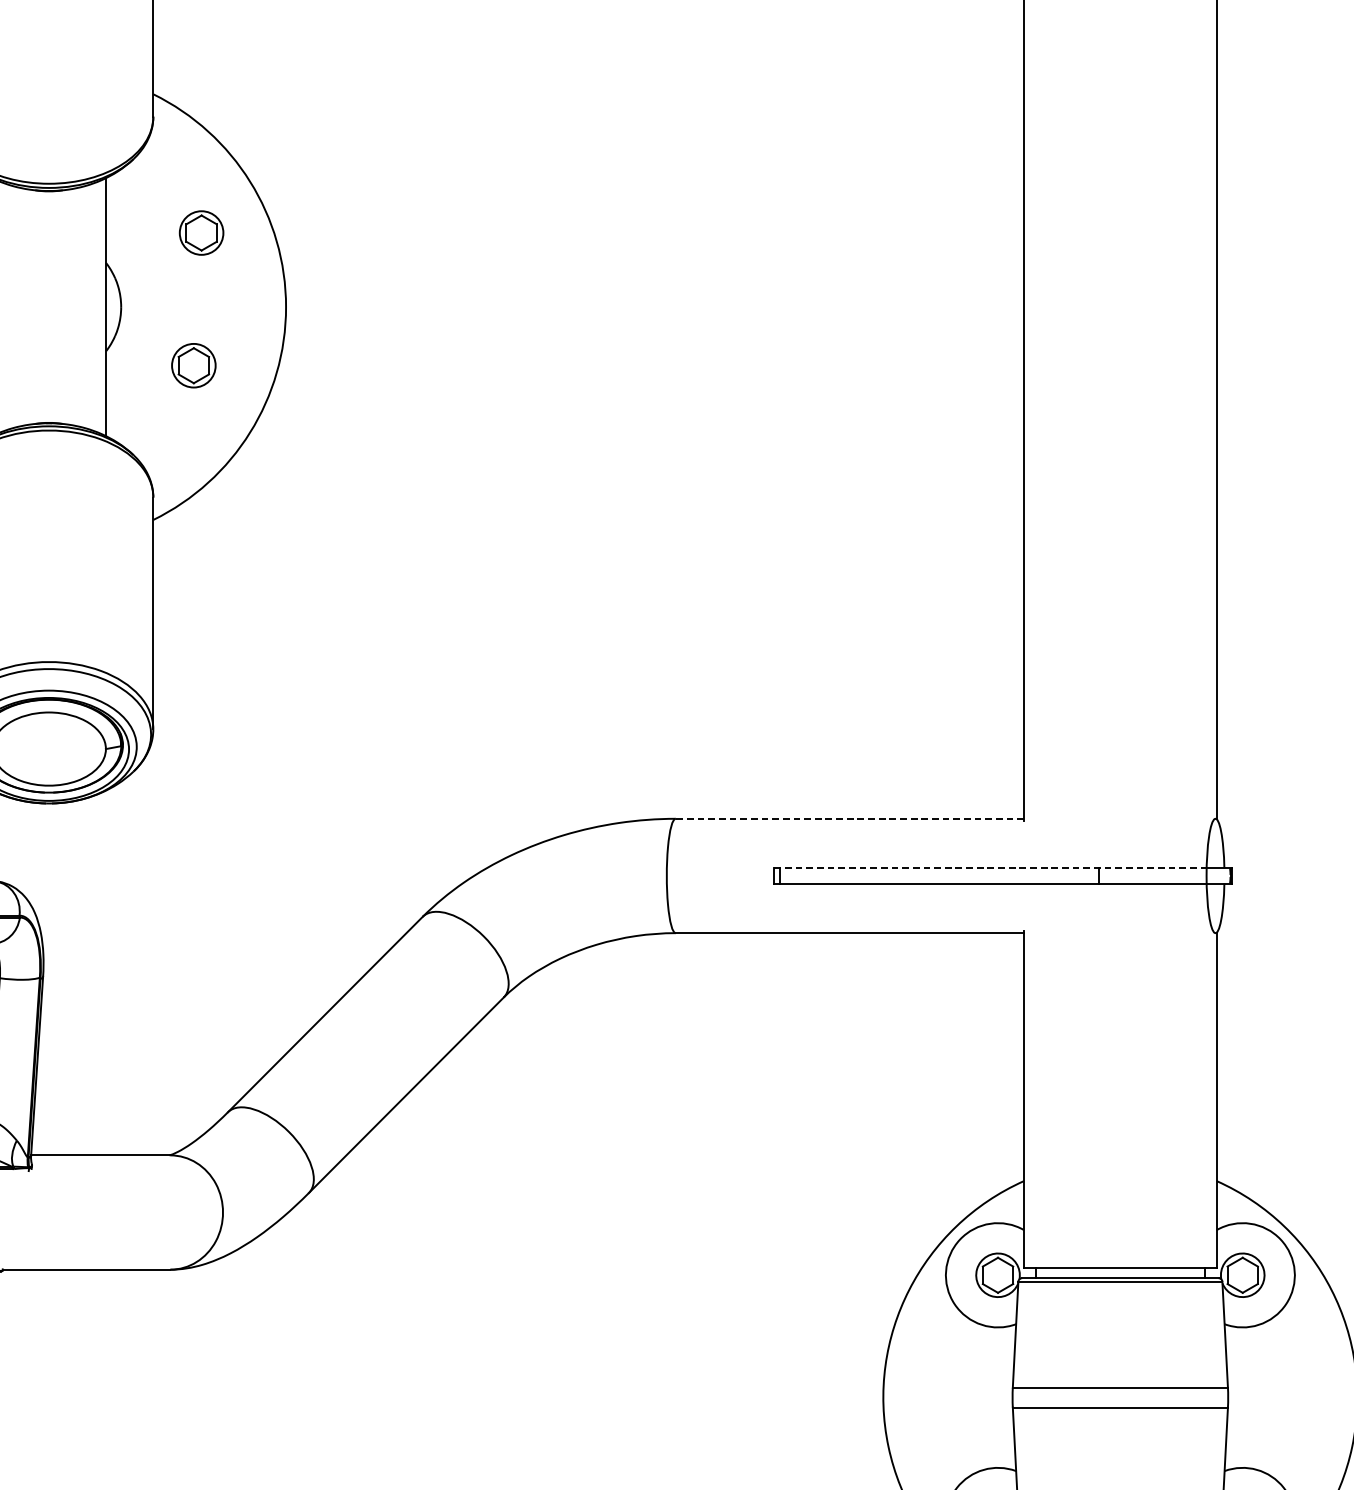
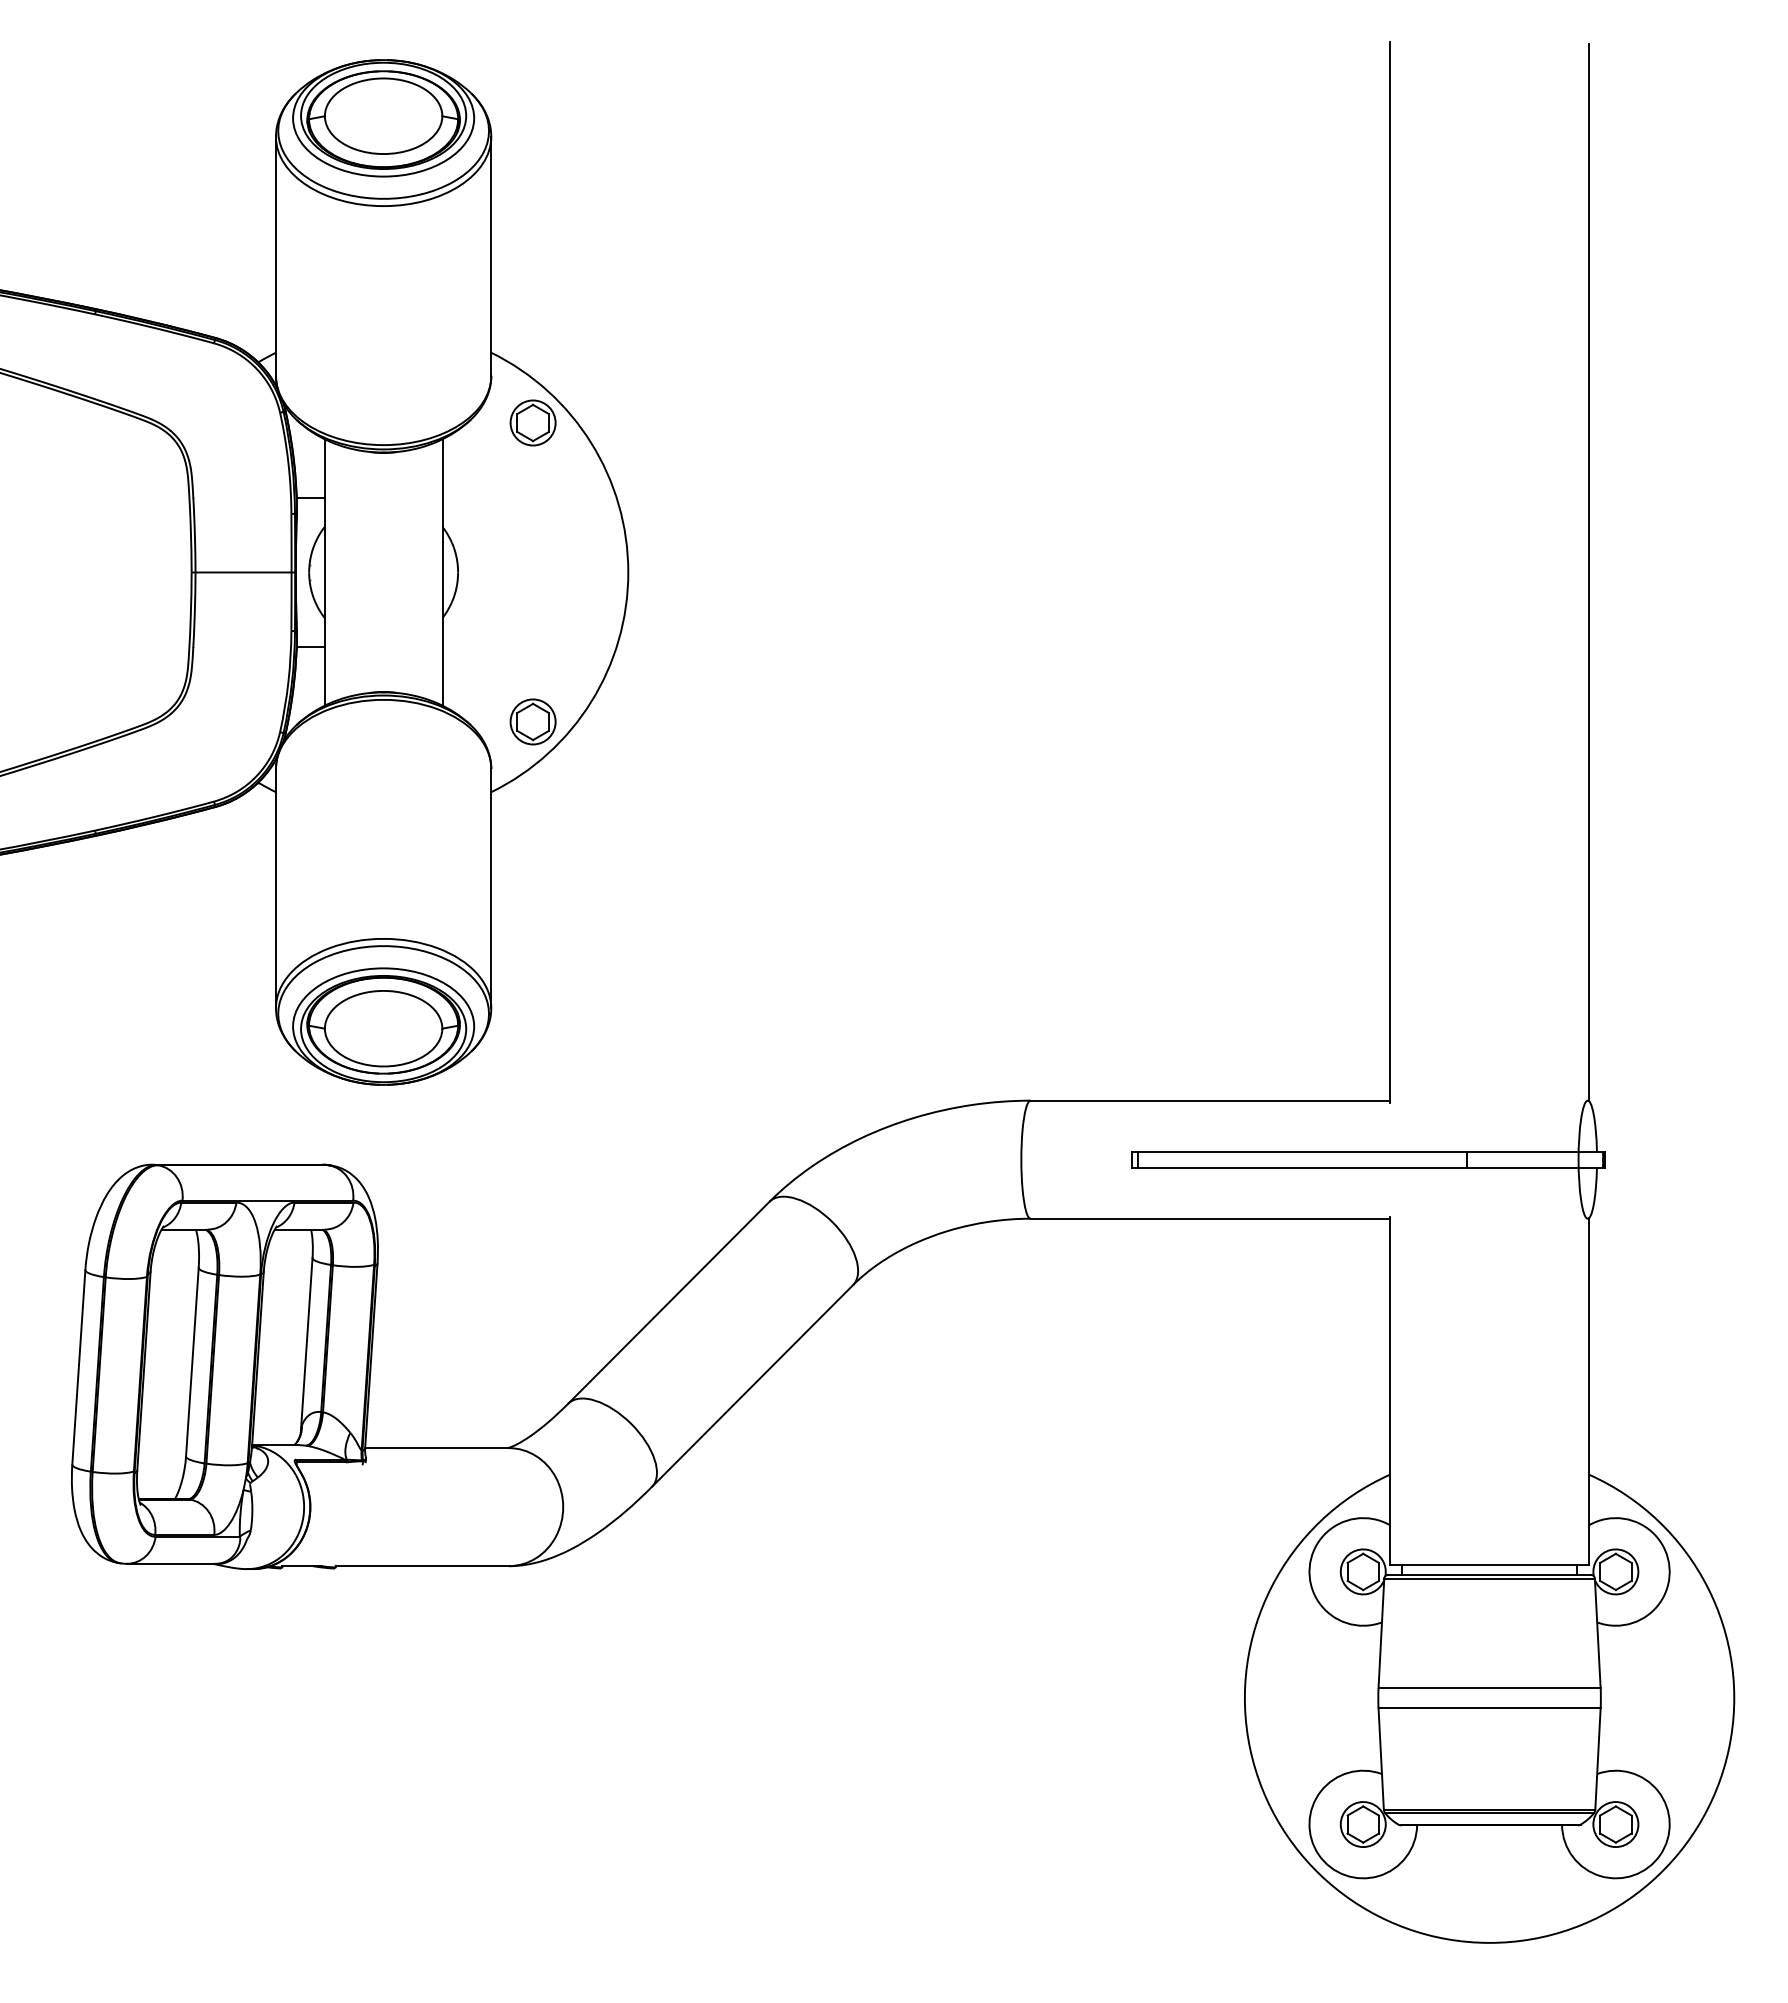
part: (201, 232) -> (532, 422), moved
part: (193, 365) -> (532, 721), moved
line: (850, 818) -> (1210, 1100), dashed -> solid
line: (990, 868) -> (1355, 1151), dashed -> solid

